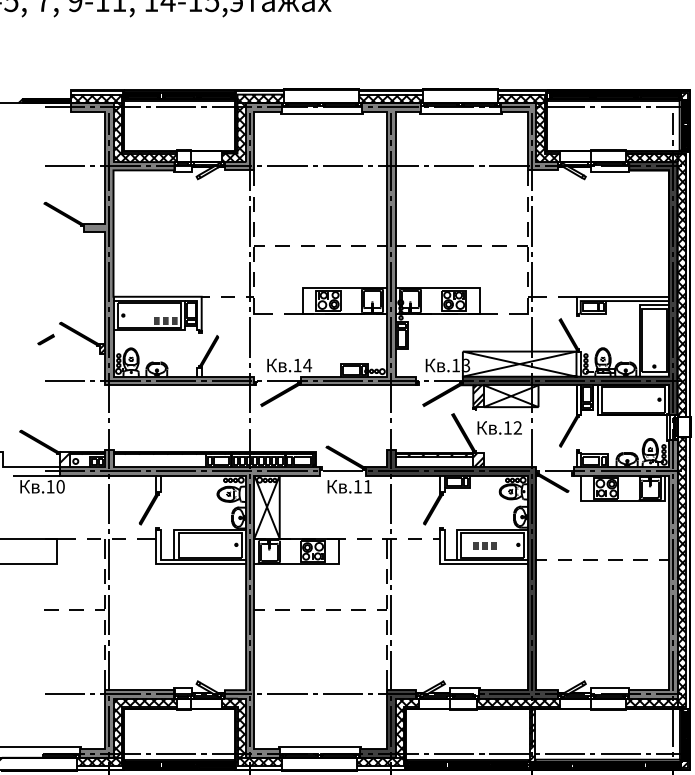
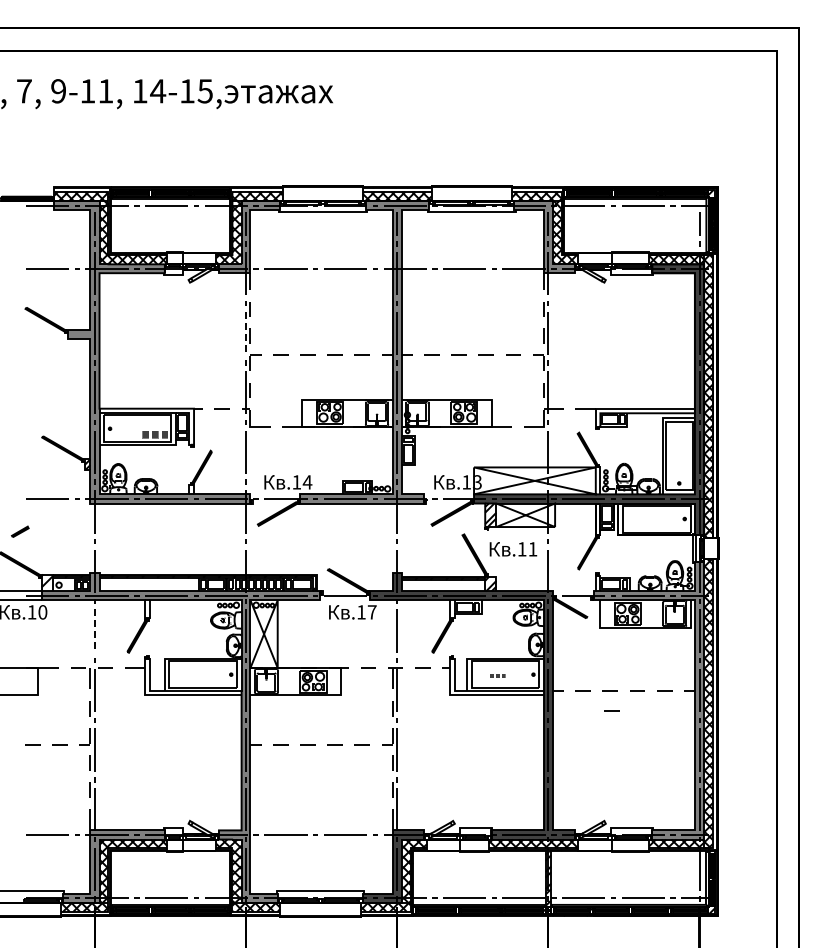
line: (249, 226) -> (245, 333), solid -> dashed
part: (46, 339) -> (20, 531), moved
text: (517, 428) -> (532, 549), .12 -> .11
text: (368, 486) -> (372, 612), .11 -> .17
line: (108, 504) -> (94, 631), solid -> dashed
part: (484, 545) -> (497, 675), size x0.6
line: (591, 578) -> (611, 710), added

